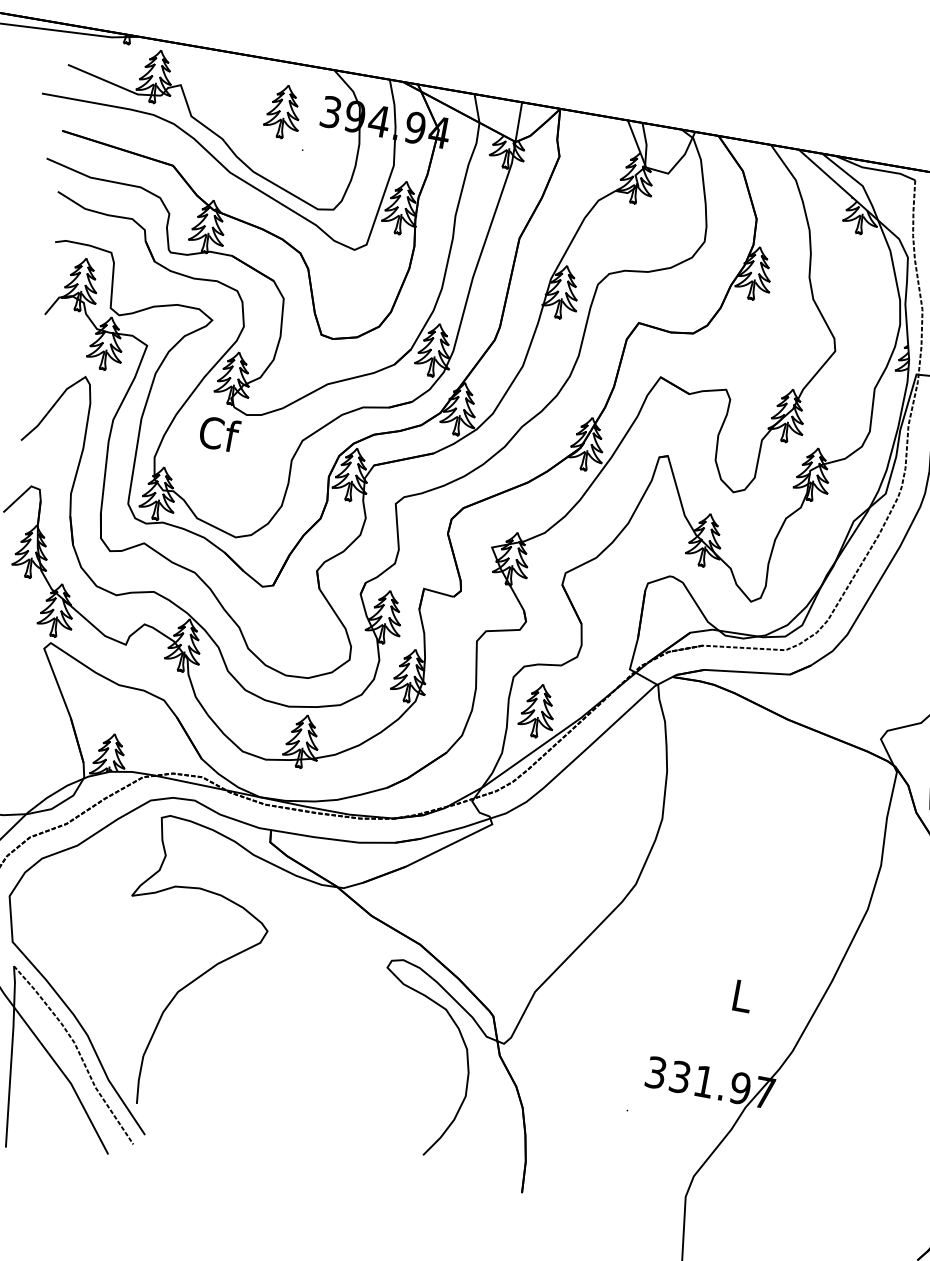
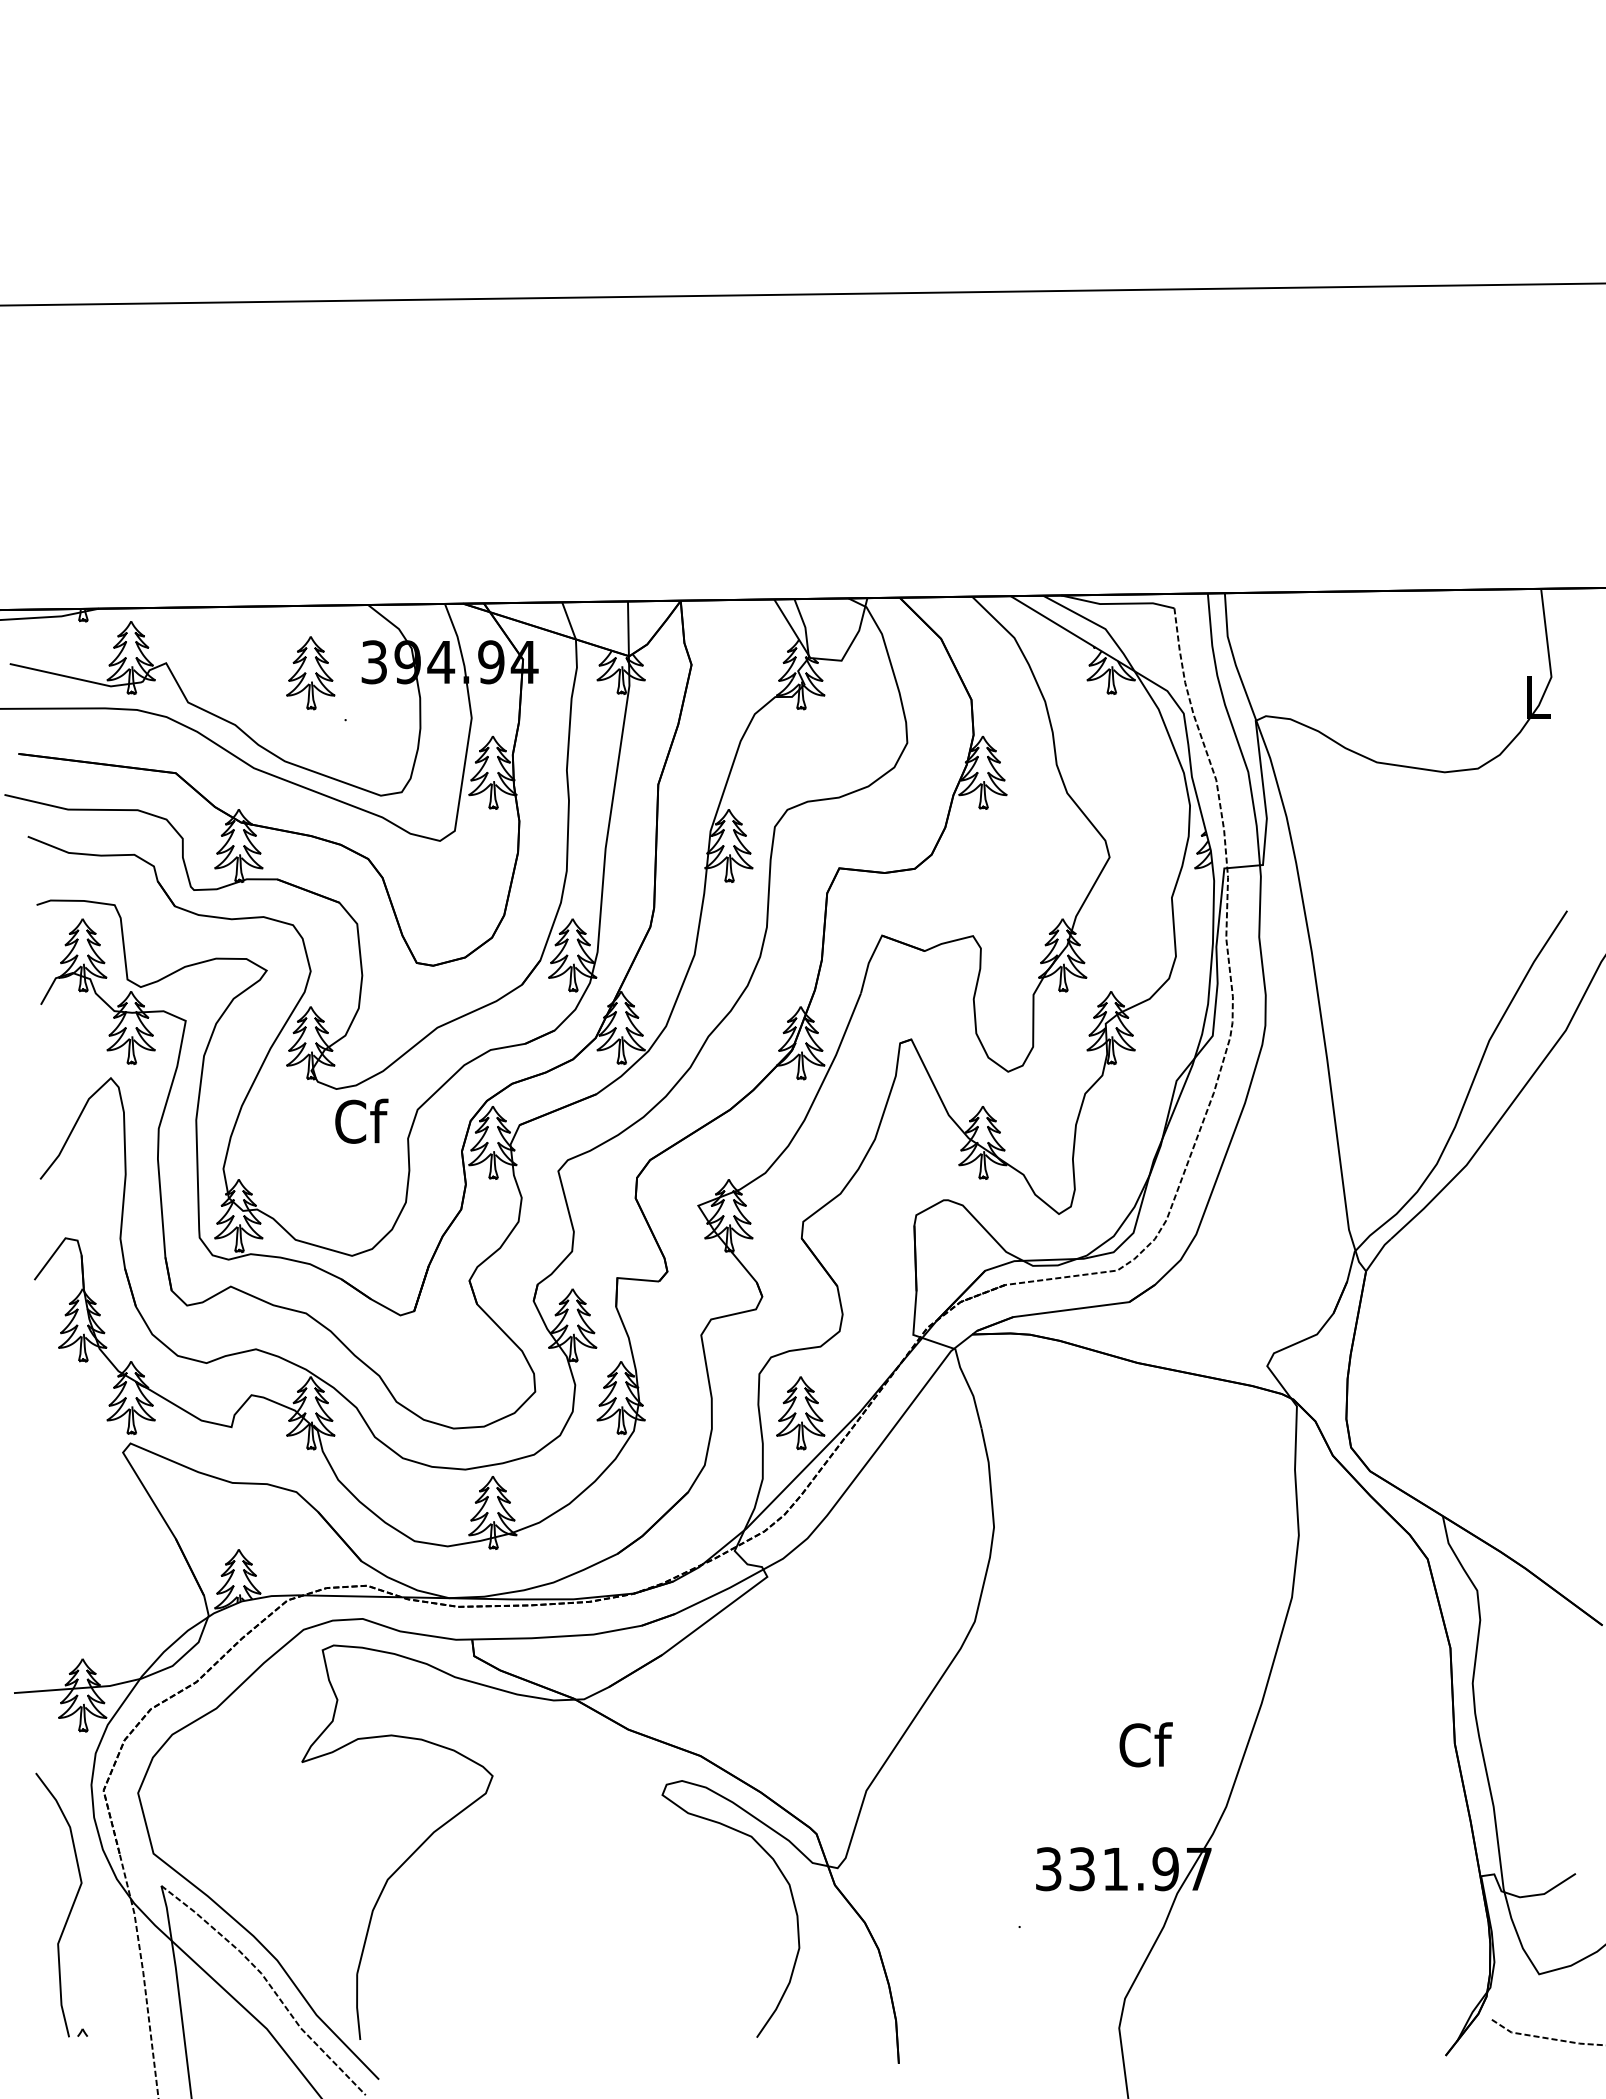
text: (219, 433) -> (361, 1120), moved
text: (742, 995) -> (1145, 1744), L -> Cf

